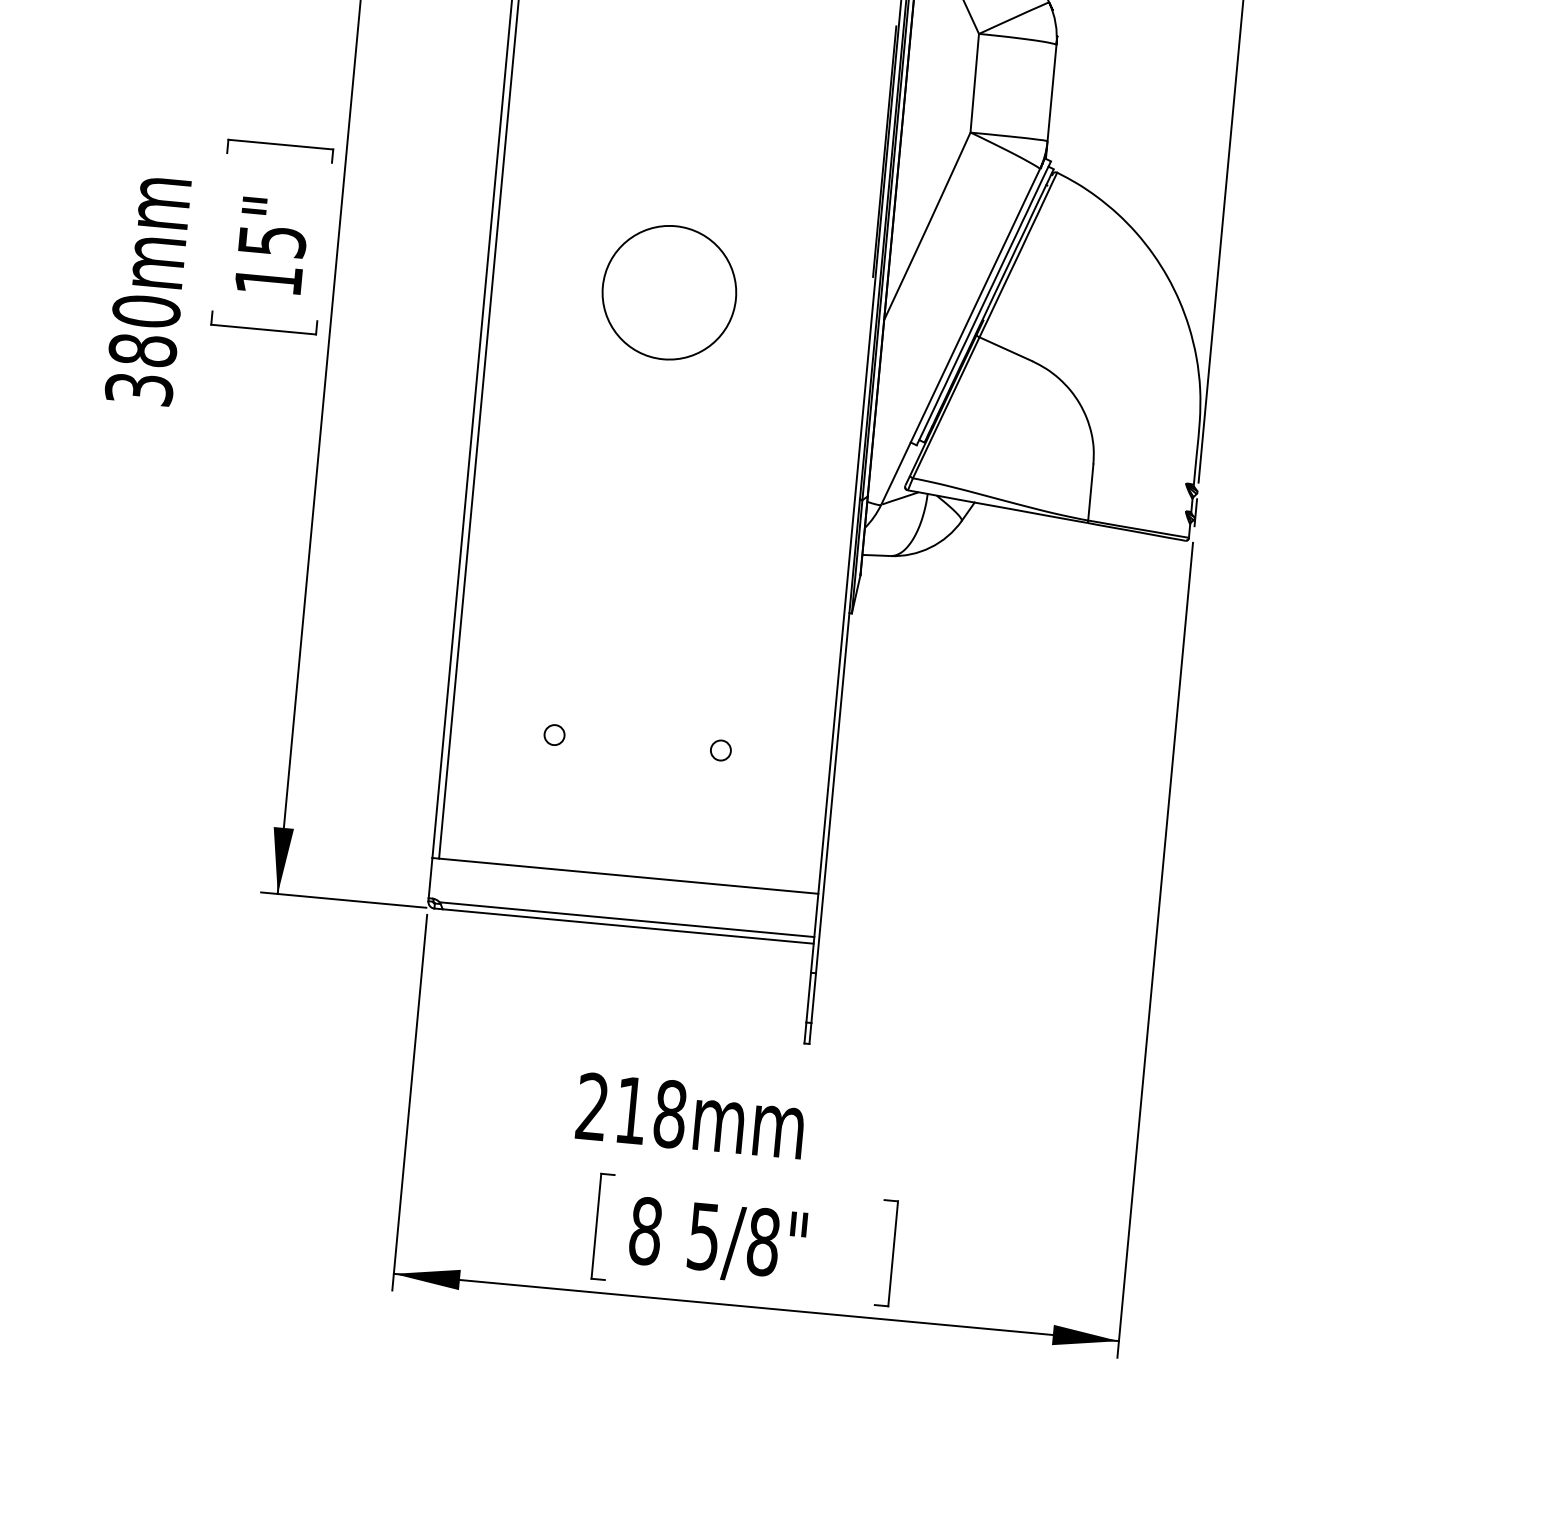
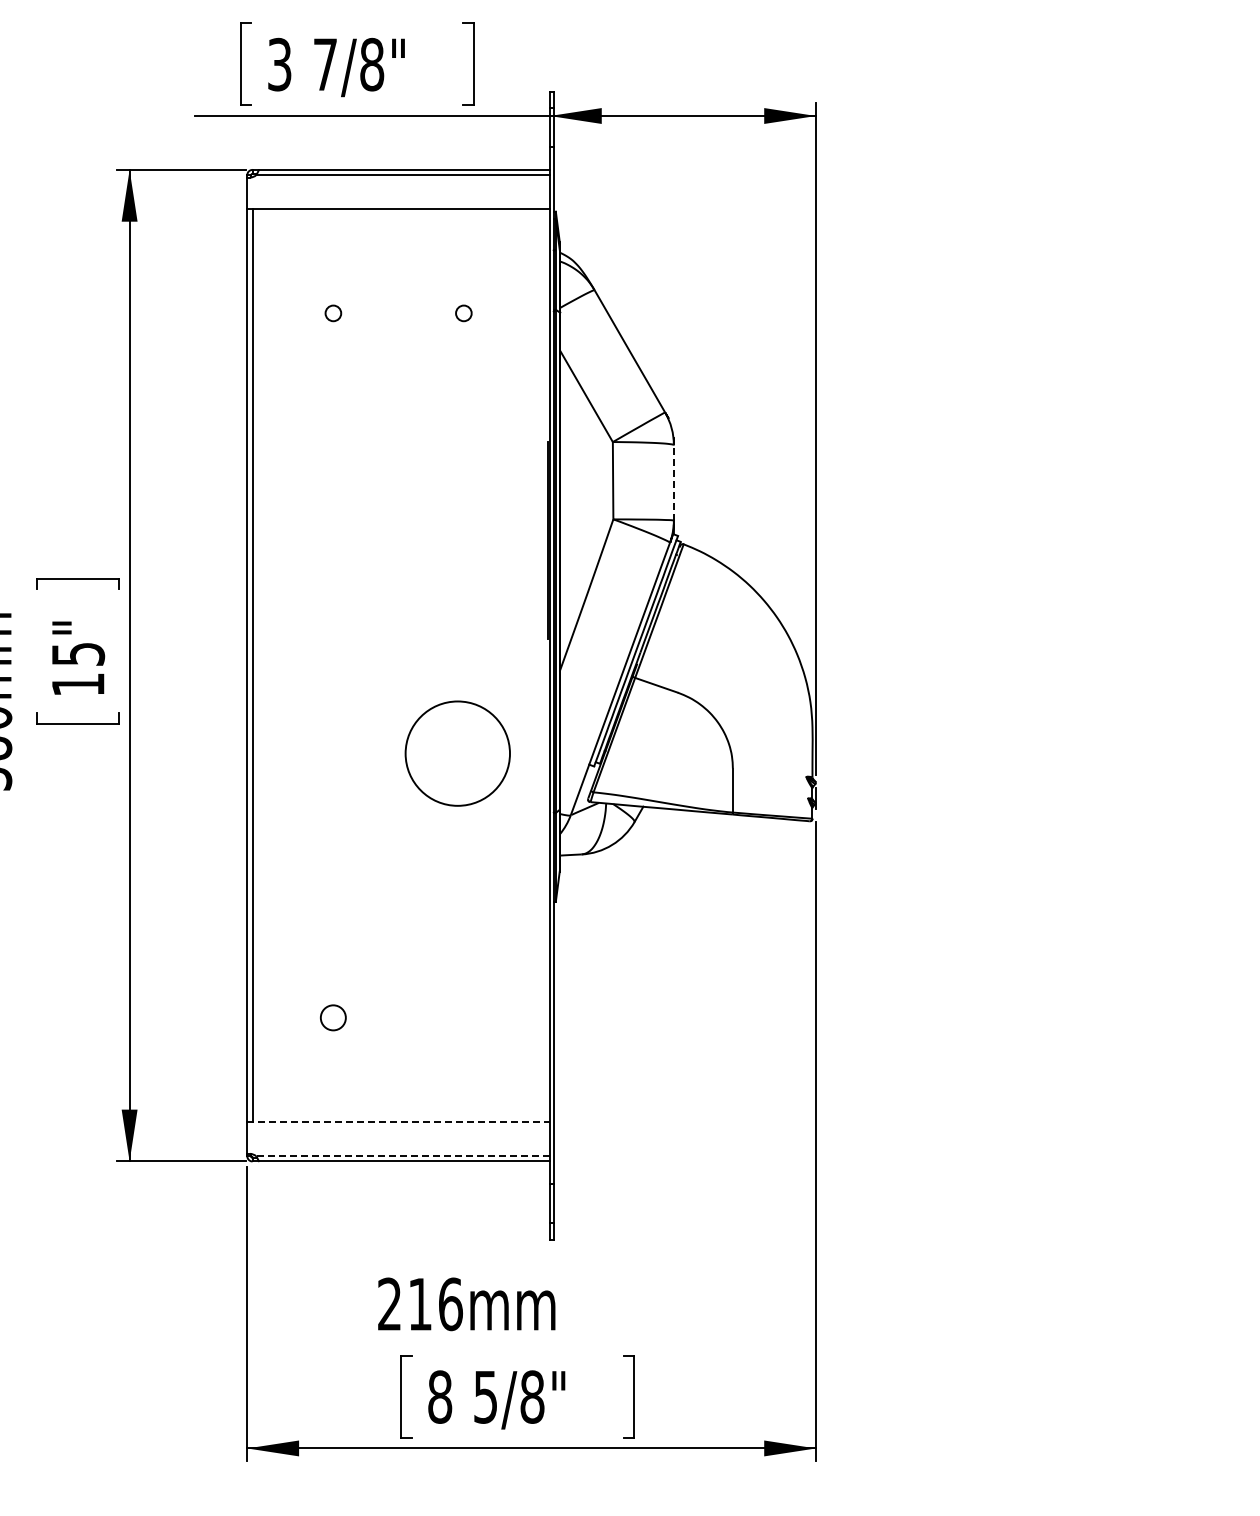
line: (1051, 92) -> (673, 482), solid -> dashed
circle: (669, 292) -> (457, 753), moved
circle: (554, 734) -> (333, 1017), size x1.6
circle: (720, 749) -> (463, 1017), removed
line: (626, 876) -> (399, 1122), solid -> dashed
line: (627, 920) -> (403, 1156), solid -> dashed
text: (669, 1114) -> (450, 1304), 218mm -> 216mm

